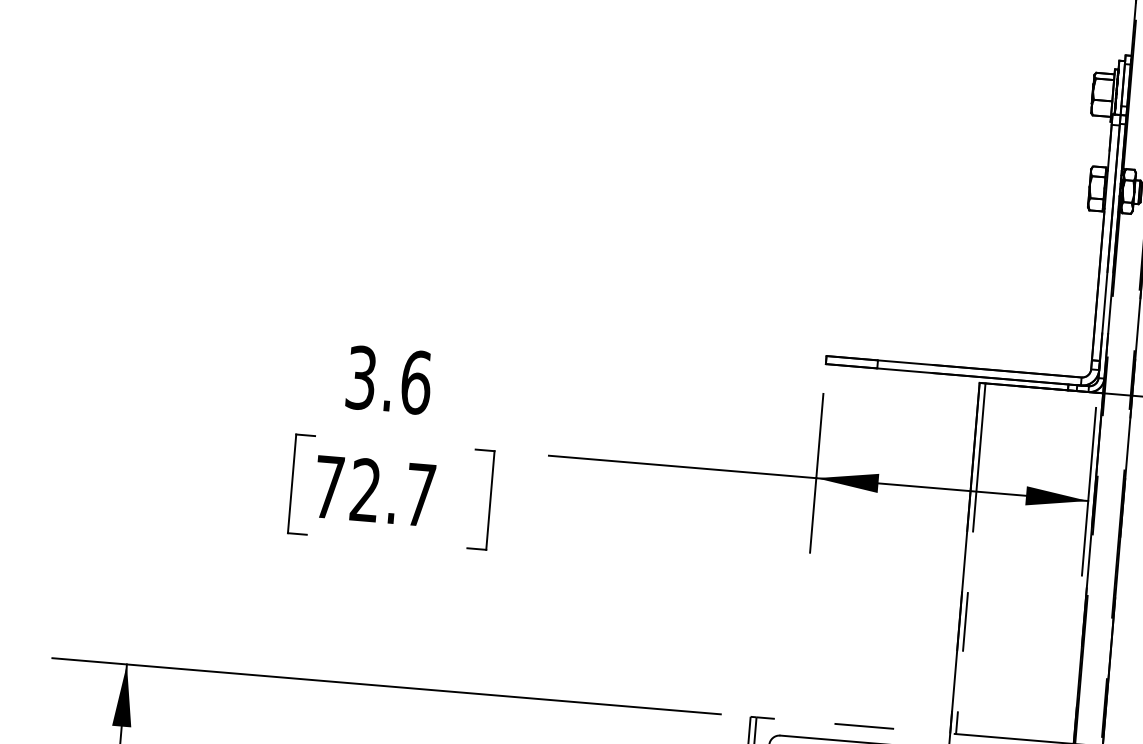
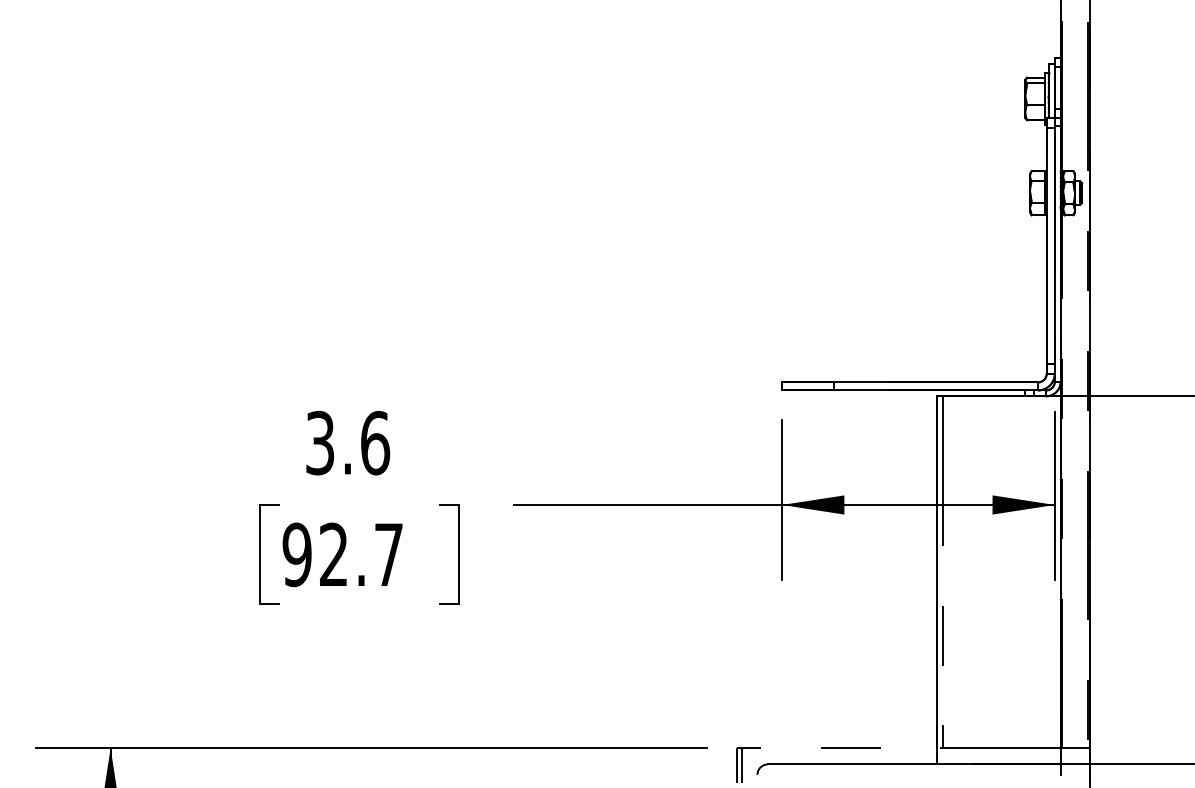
text: (328, 486) -> (296, 554), 72.7 -> 92.7

